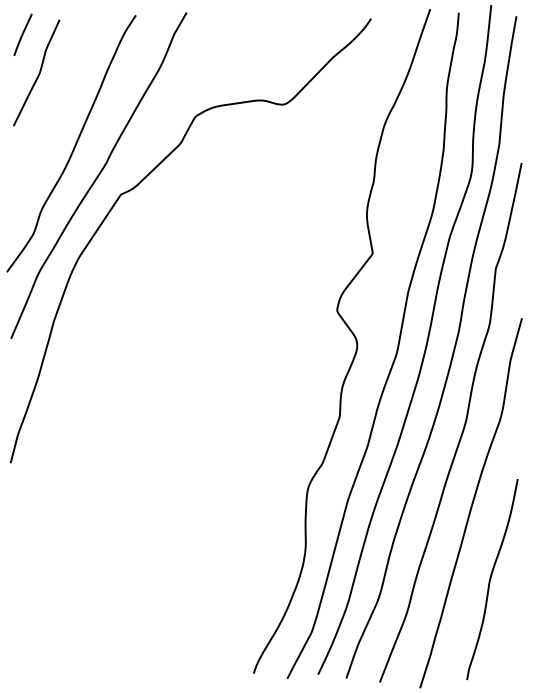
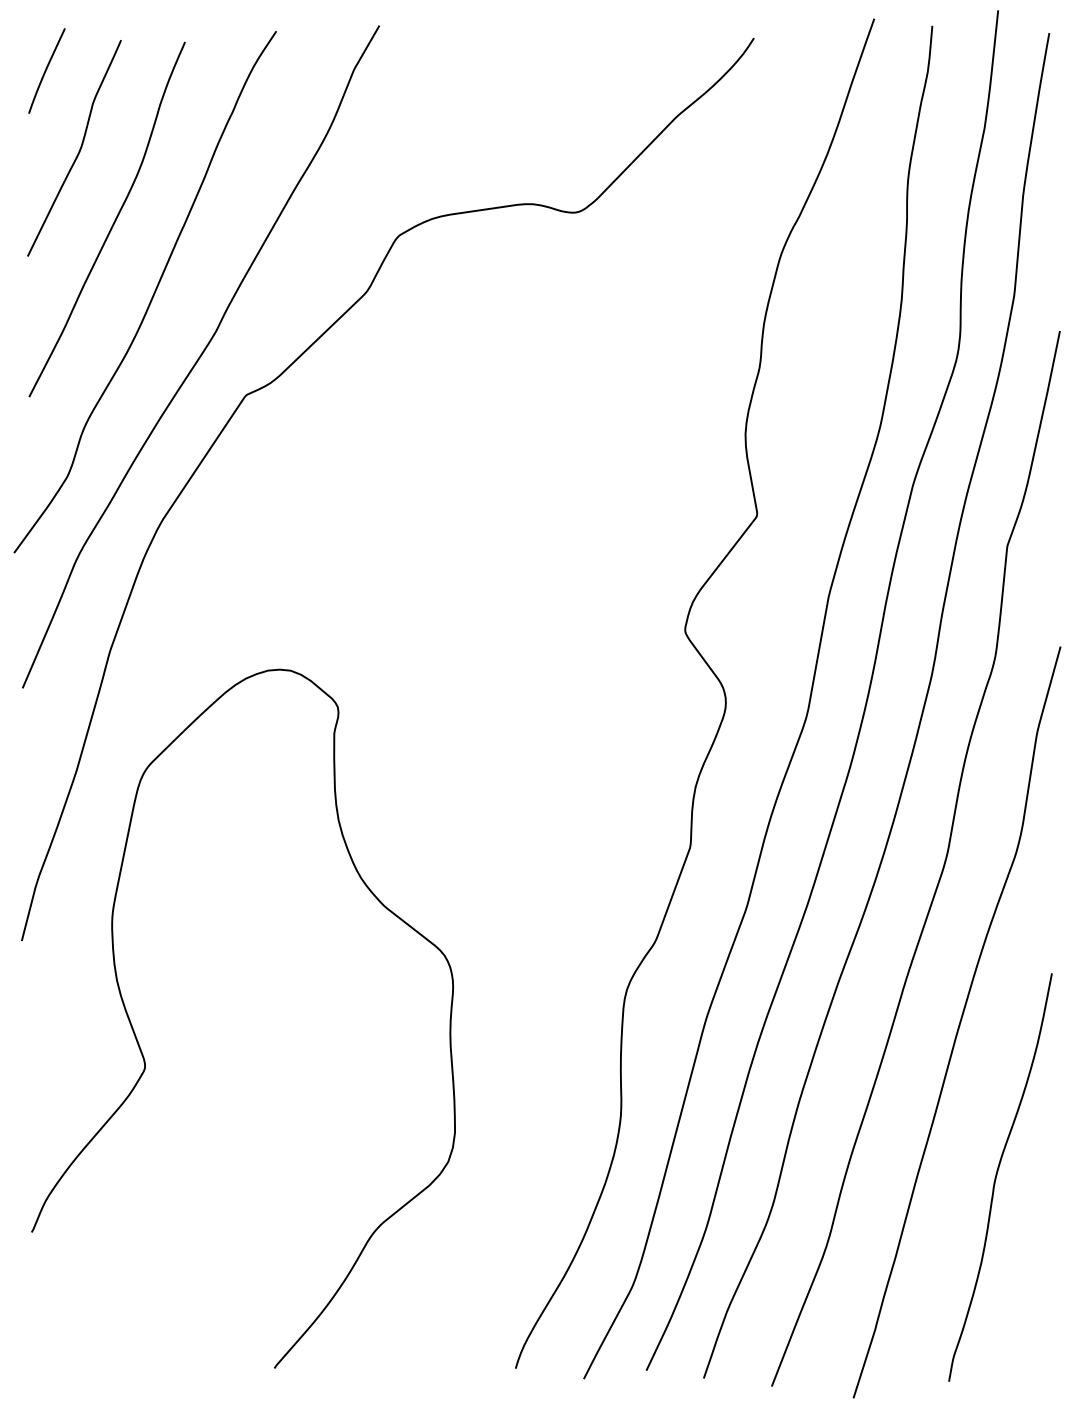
curve: (55, 108) -> (112, 220), added
curve: (71, 519) -> (145, 1055), added

